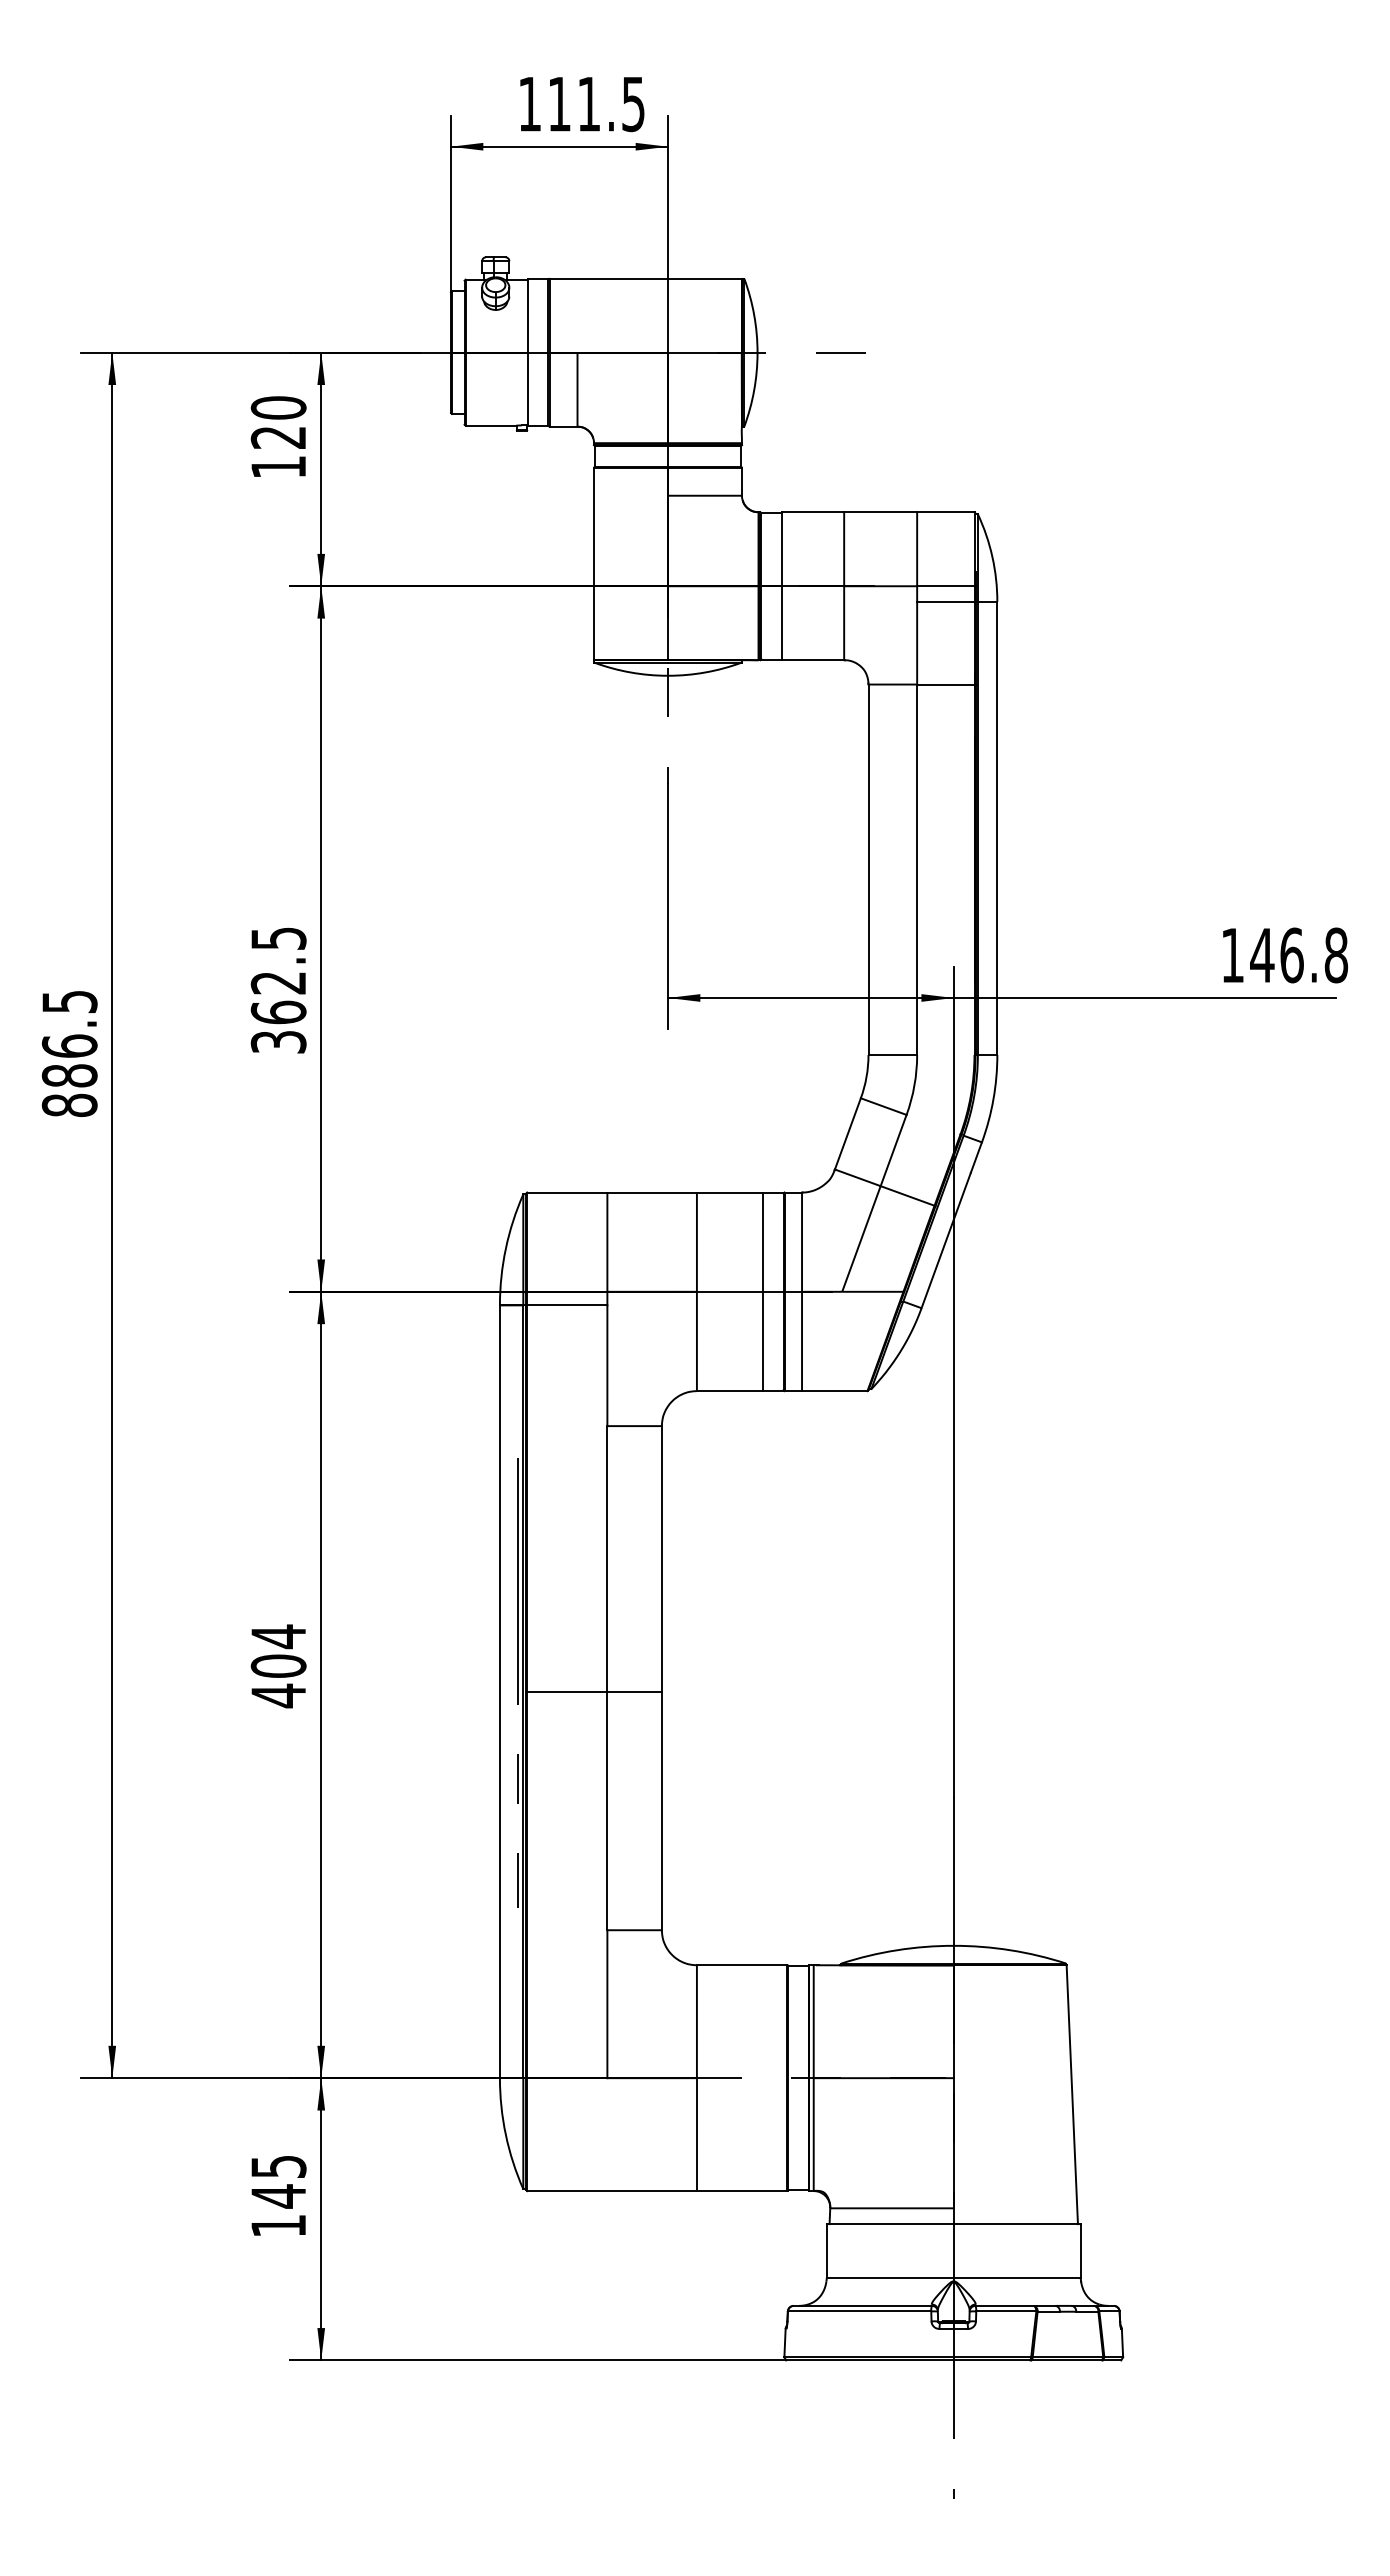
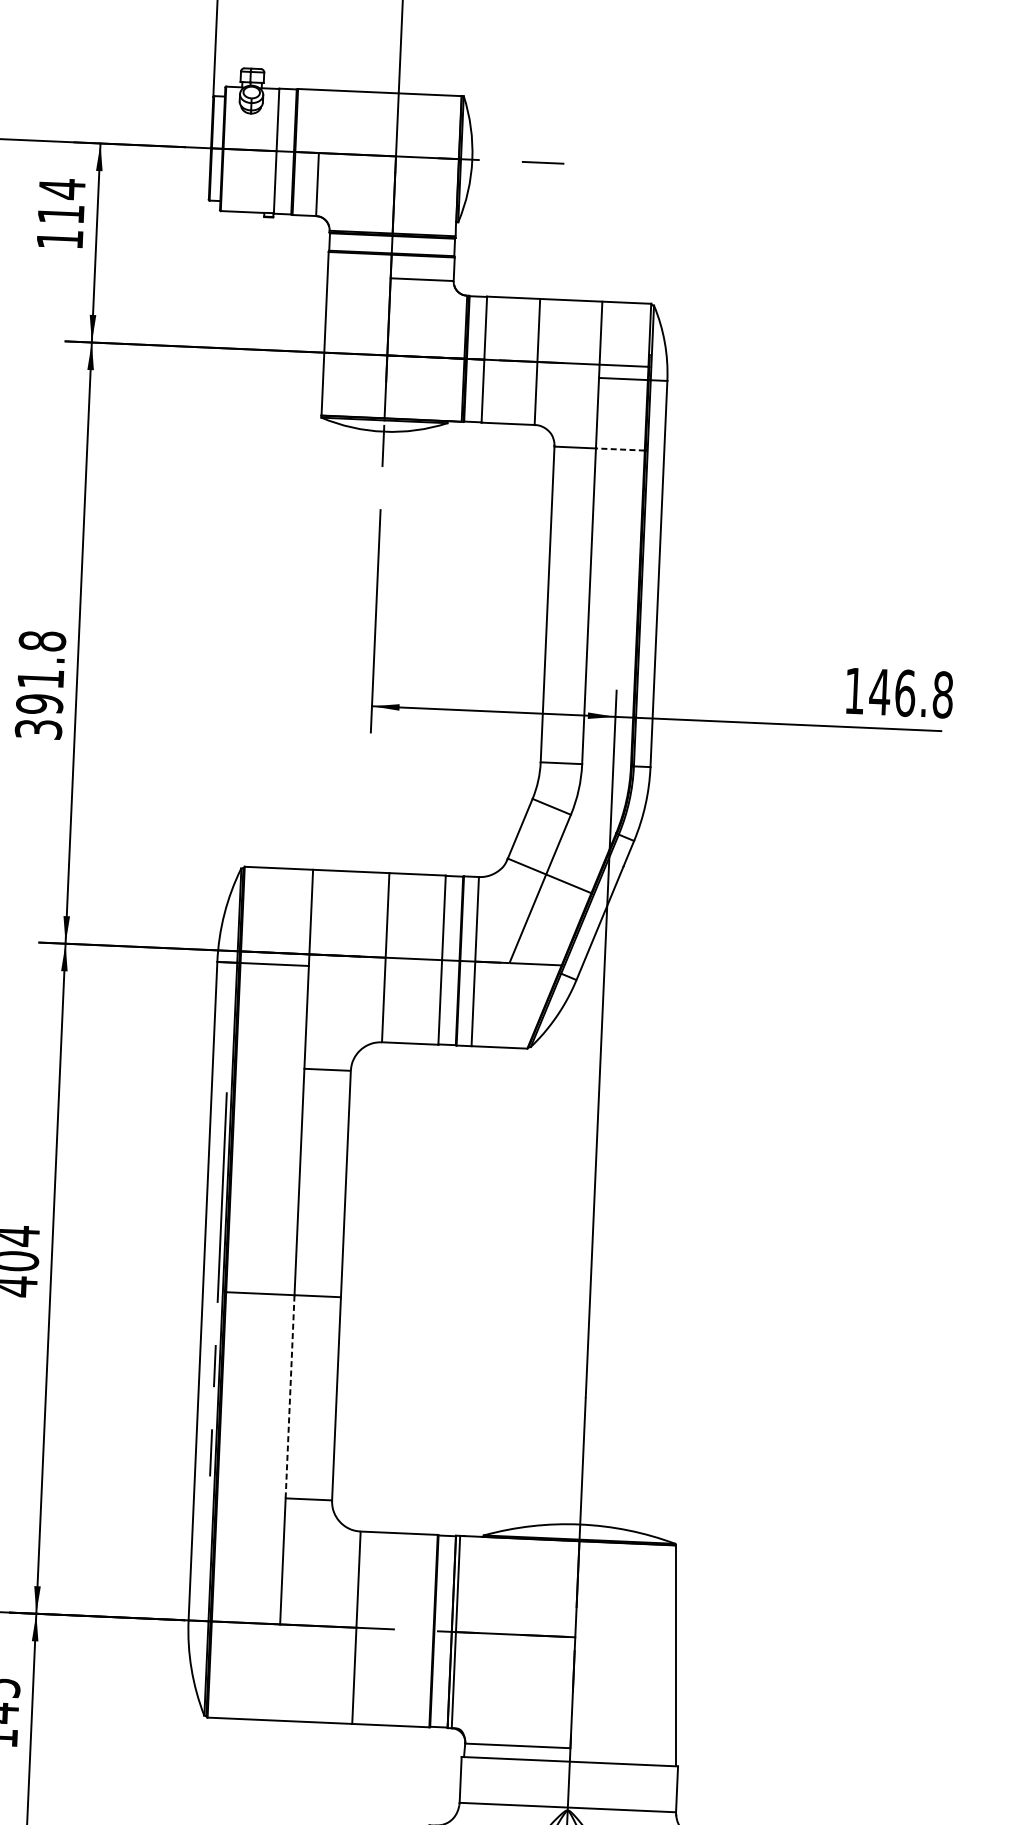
text: (278, 421) -> (61, 200), 120 -> 114
line: (945, 684) -> (620, 449), solid -> dashed
text: (278, 975) -> (40, 672), 362.5 -> 391.8
line: (607, 1810) -> (290, 1396), solid -> dashed

